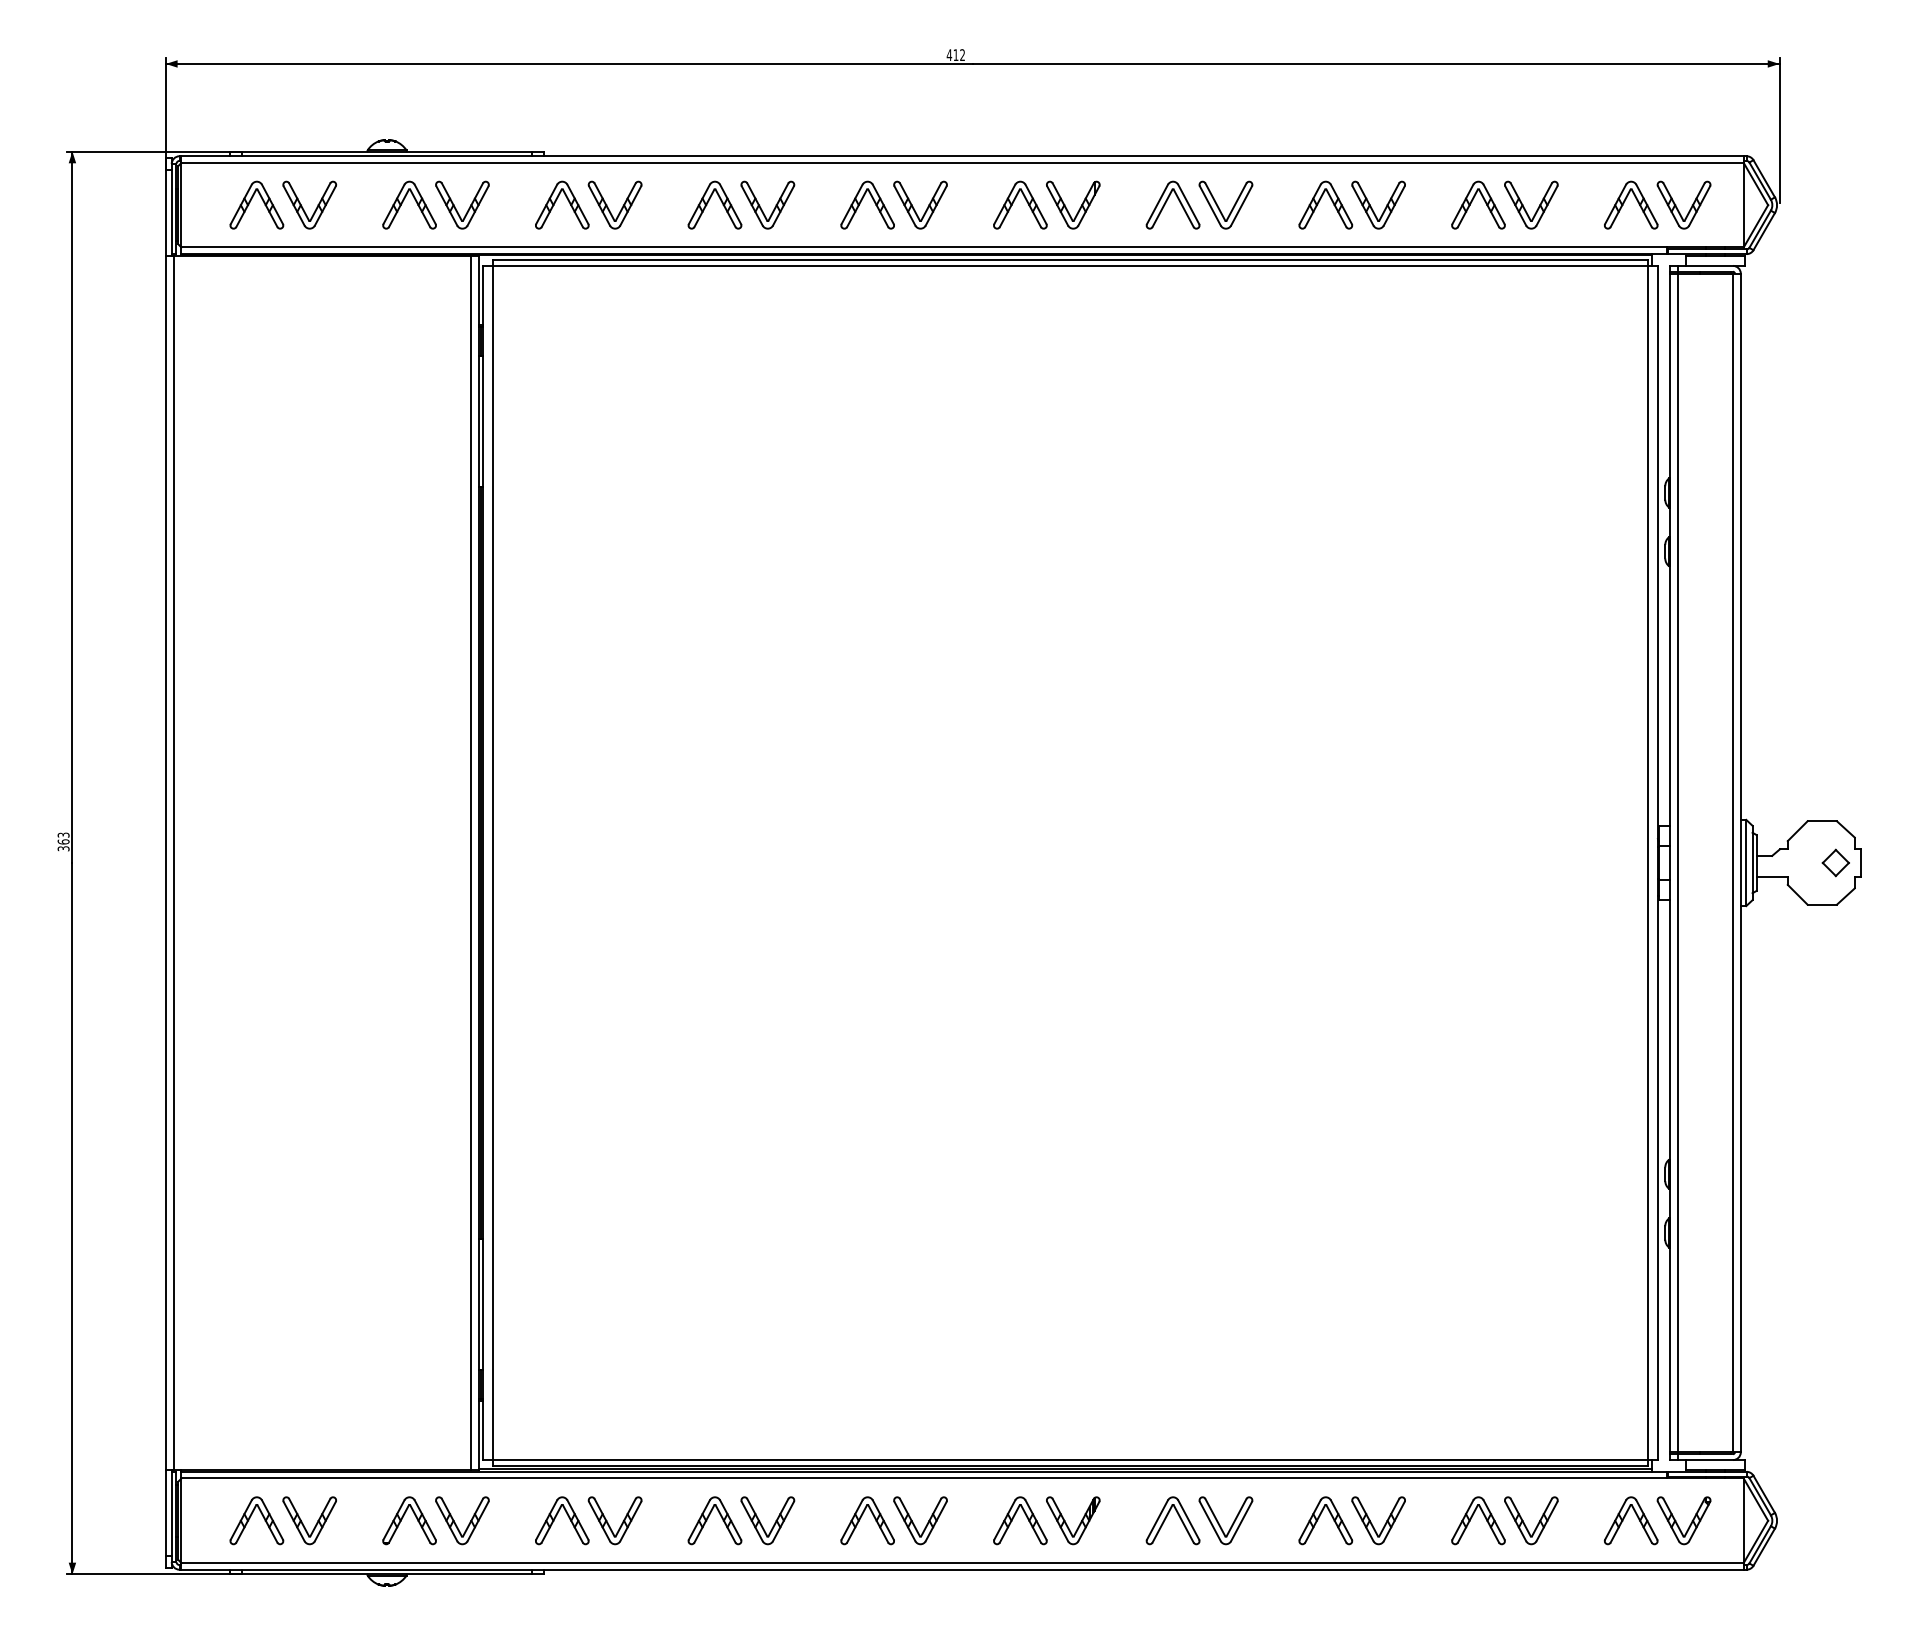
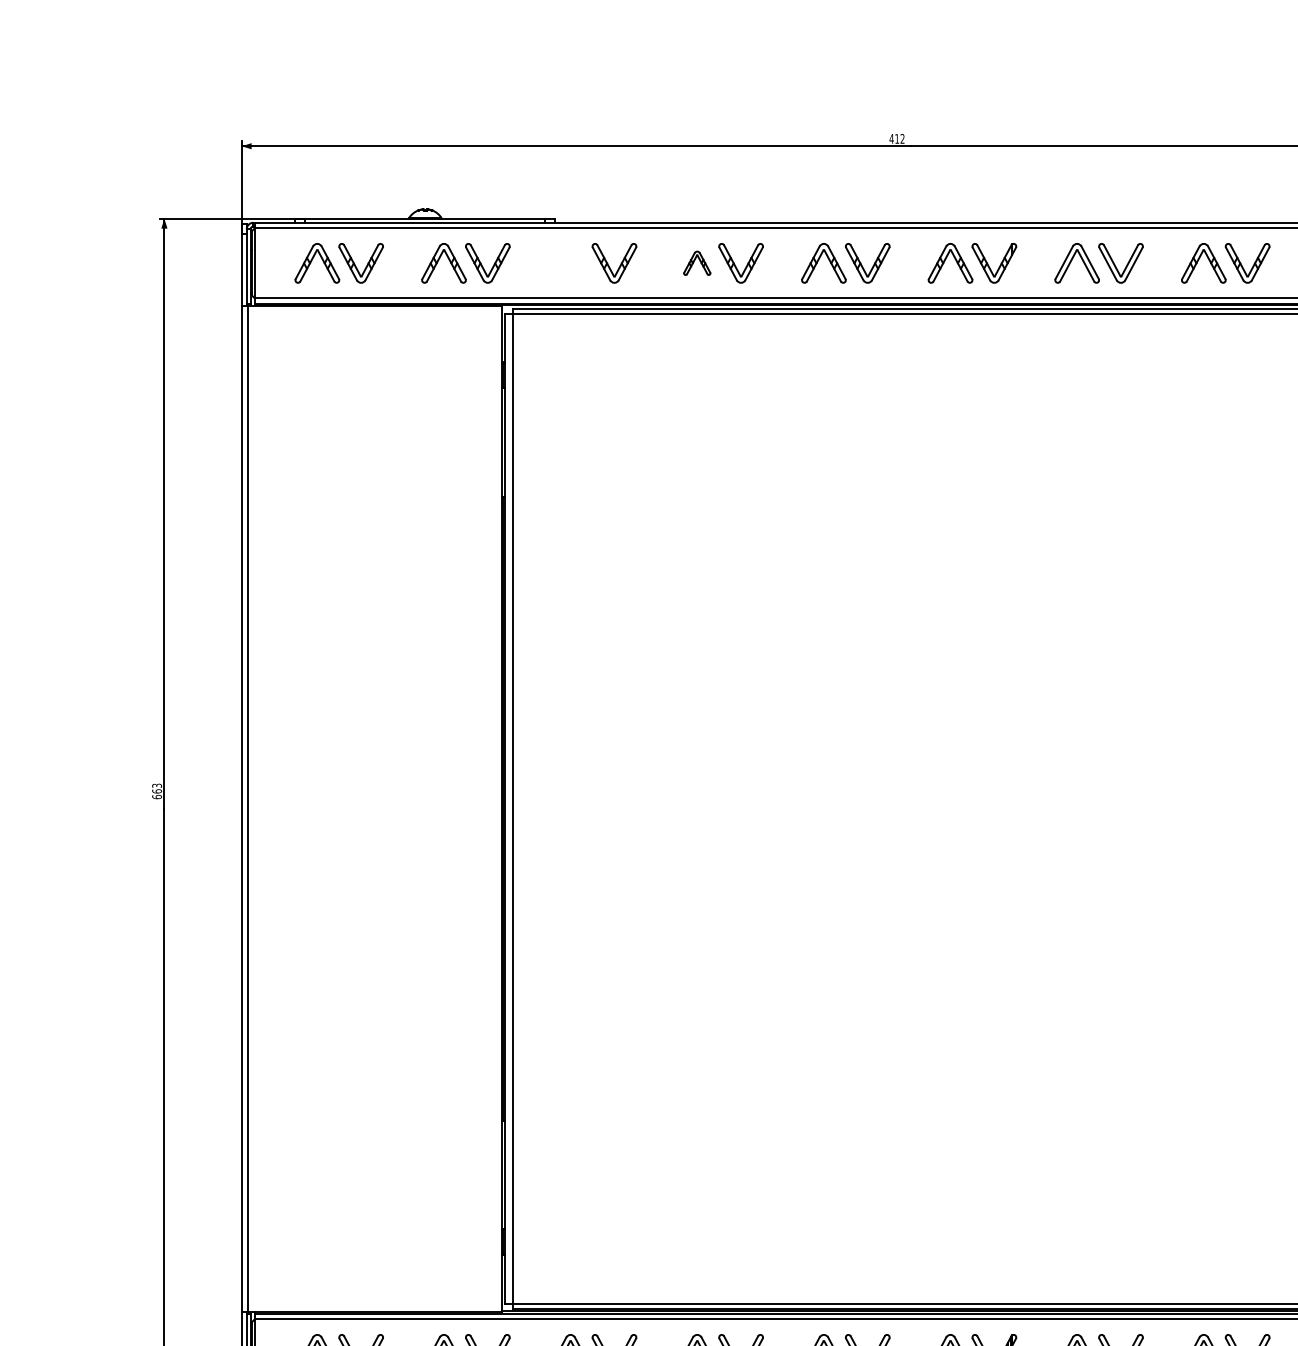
part: (568, 202) -> (575, 261), removed
part: (714, 204) -> (696, 262), size x0.6
text: (63, 848) -> (156, 796), 363 -> 663
line: (471, 862) -> (495, 808), removed

